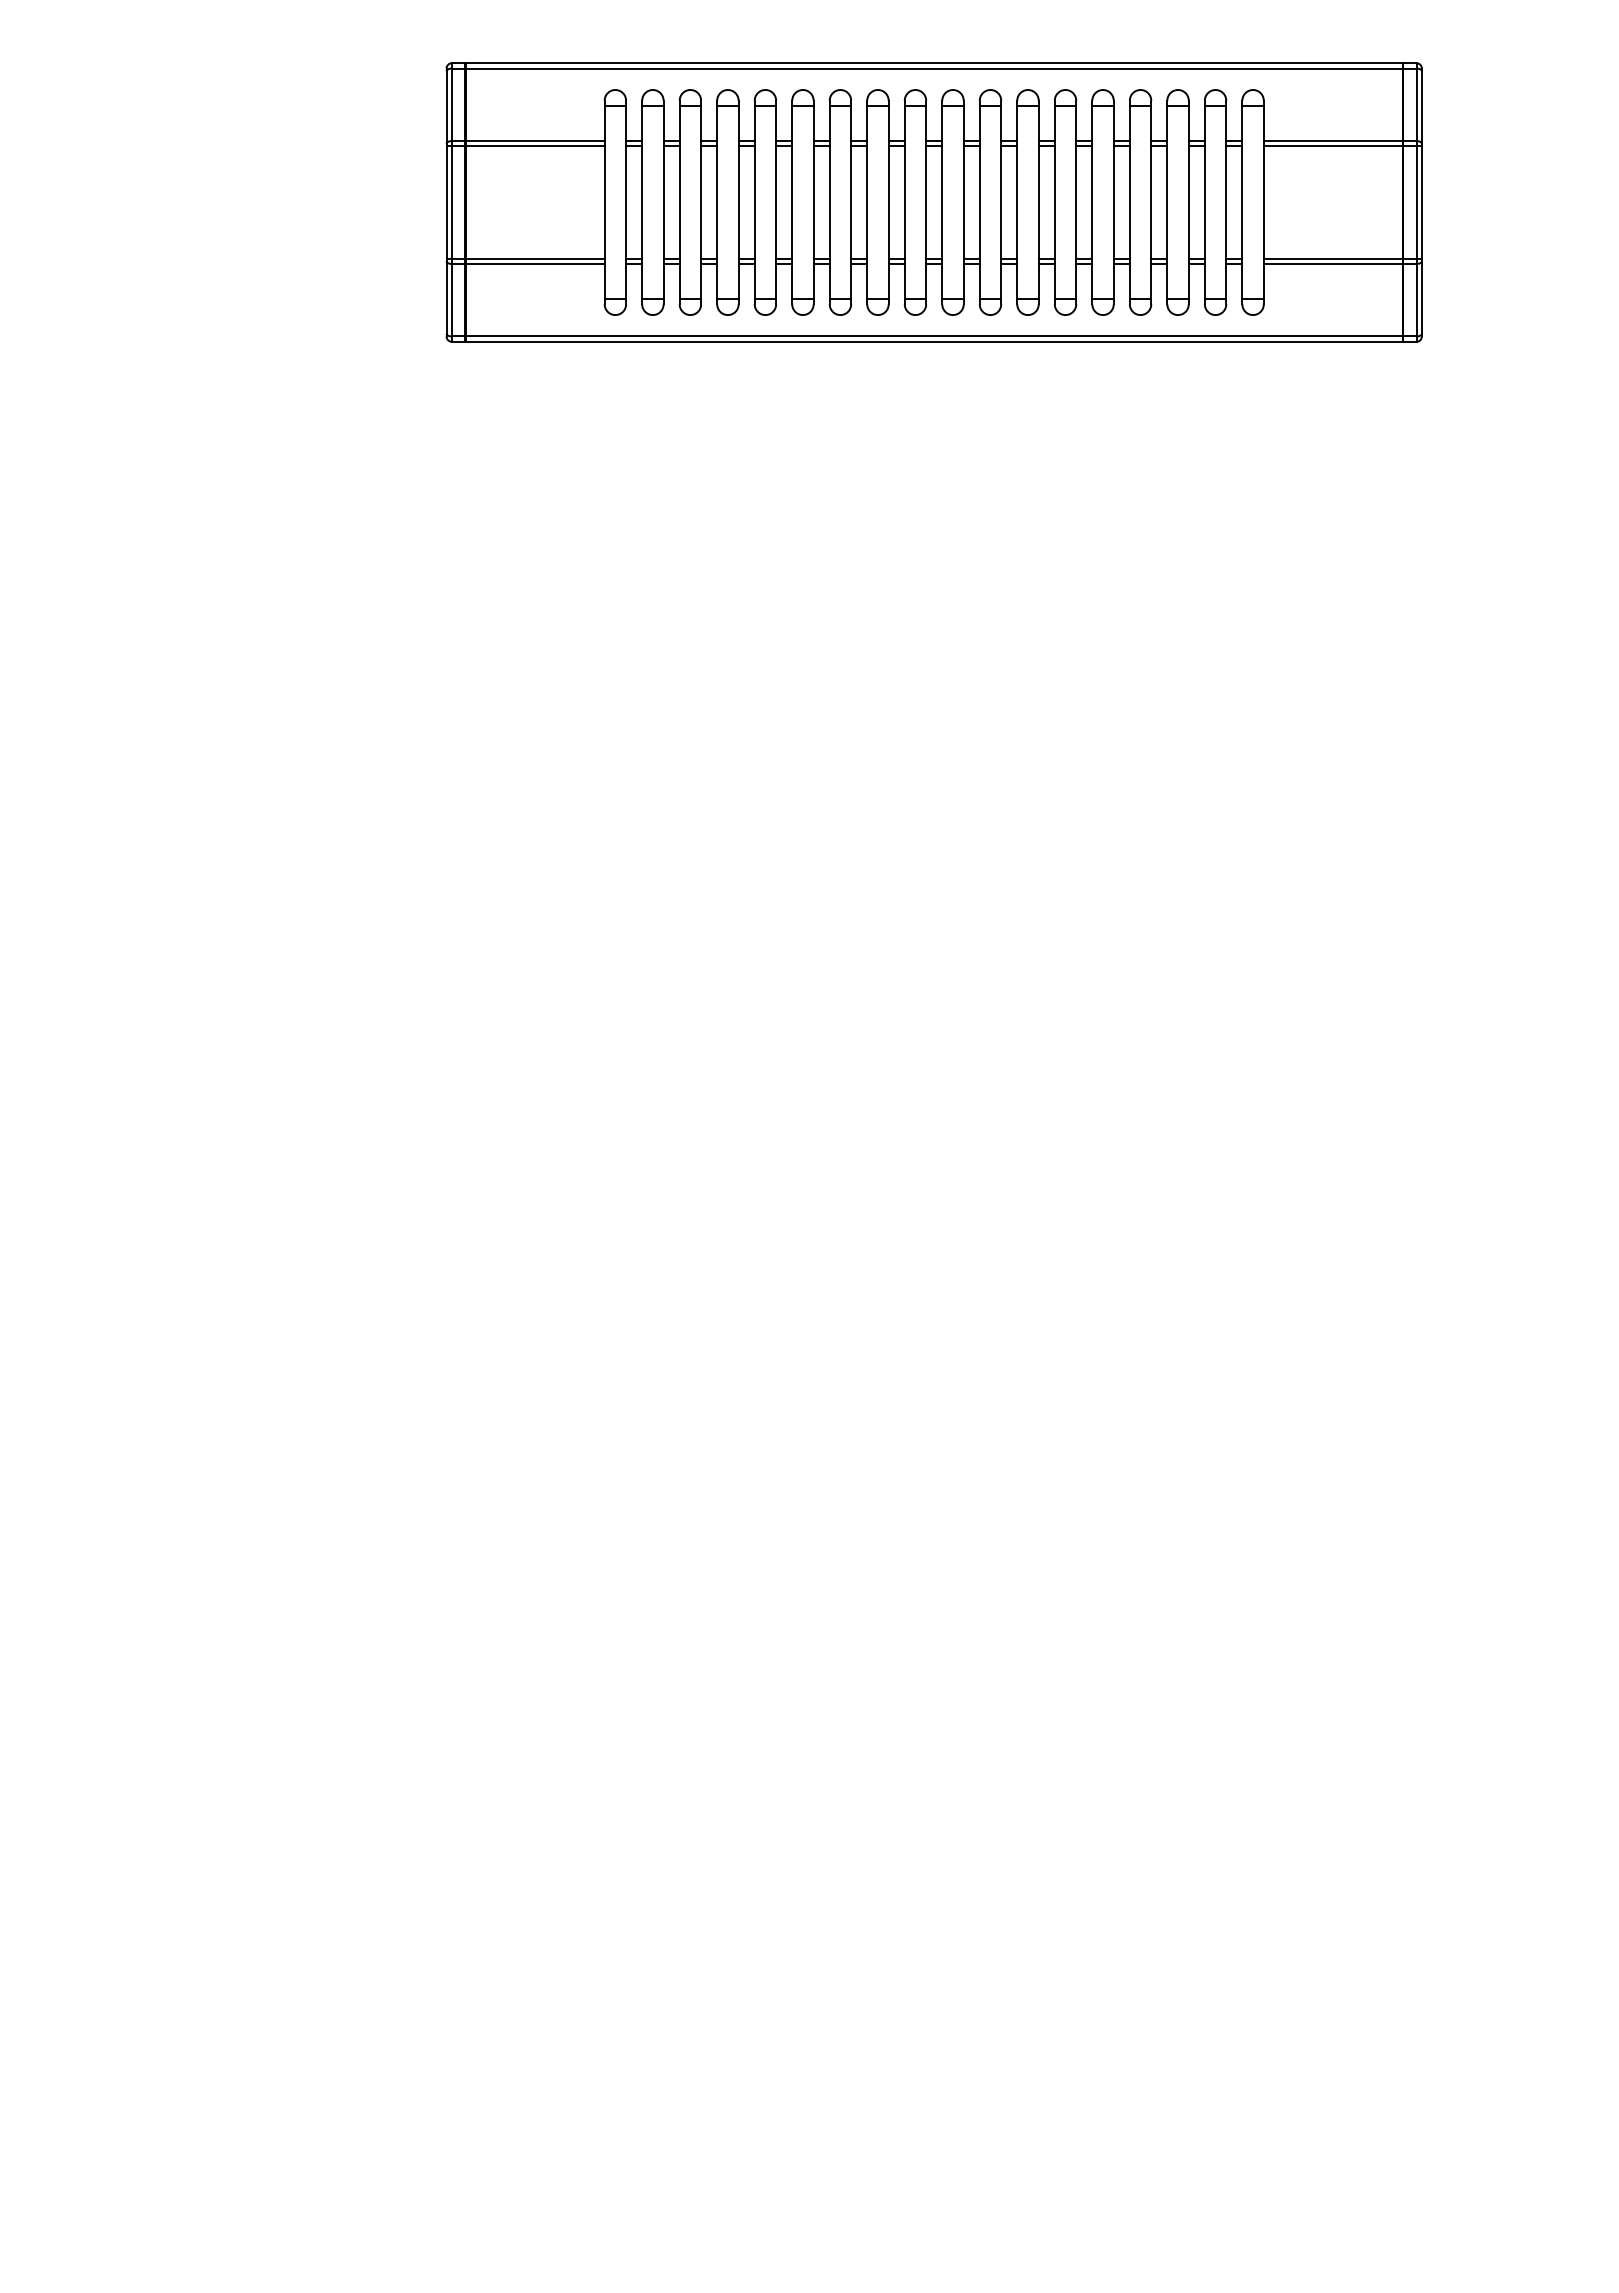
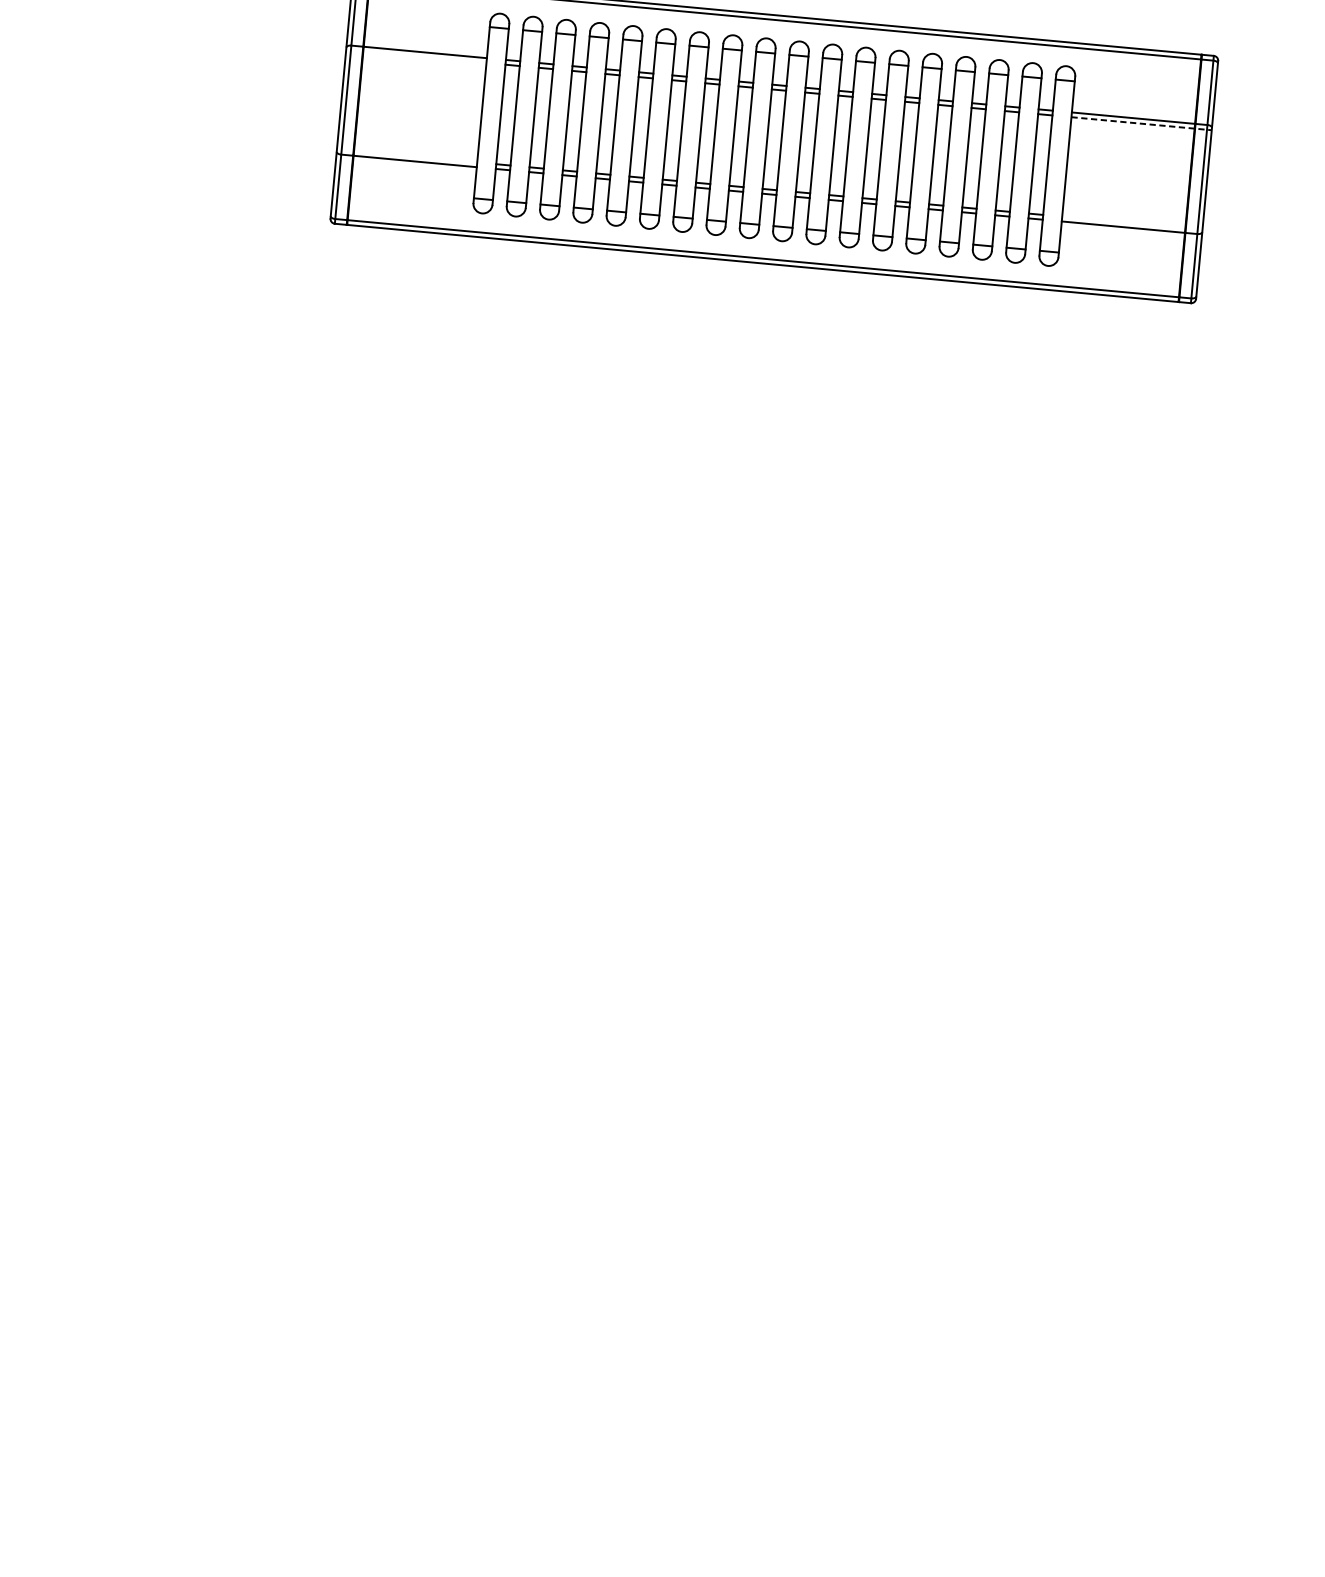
line: (525, 146) -> (416, 56), removed
line: (1343, 146) -> (1142, 123), solid -> dashed
line: (525, 258) -> (407, 155), removed
line: (1342, 258) -> (1132, 223), removed

